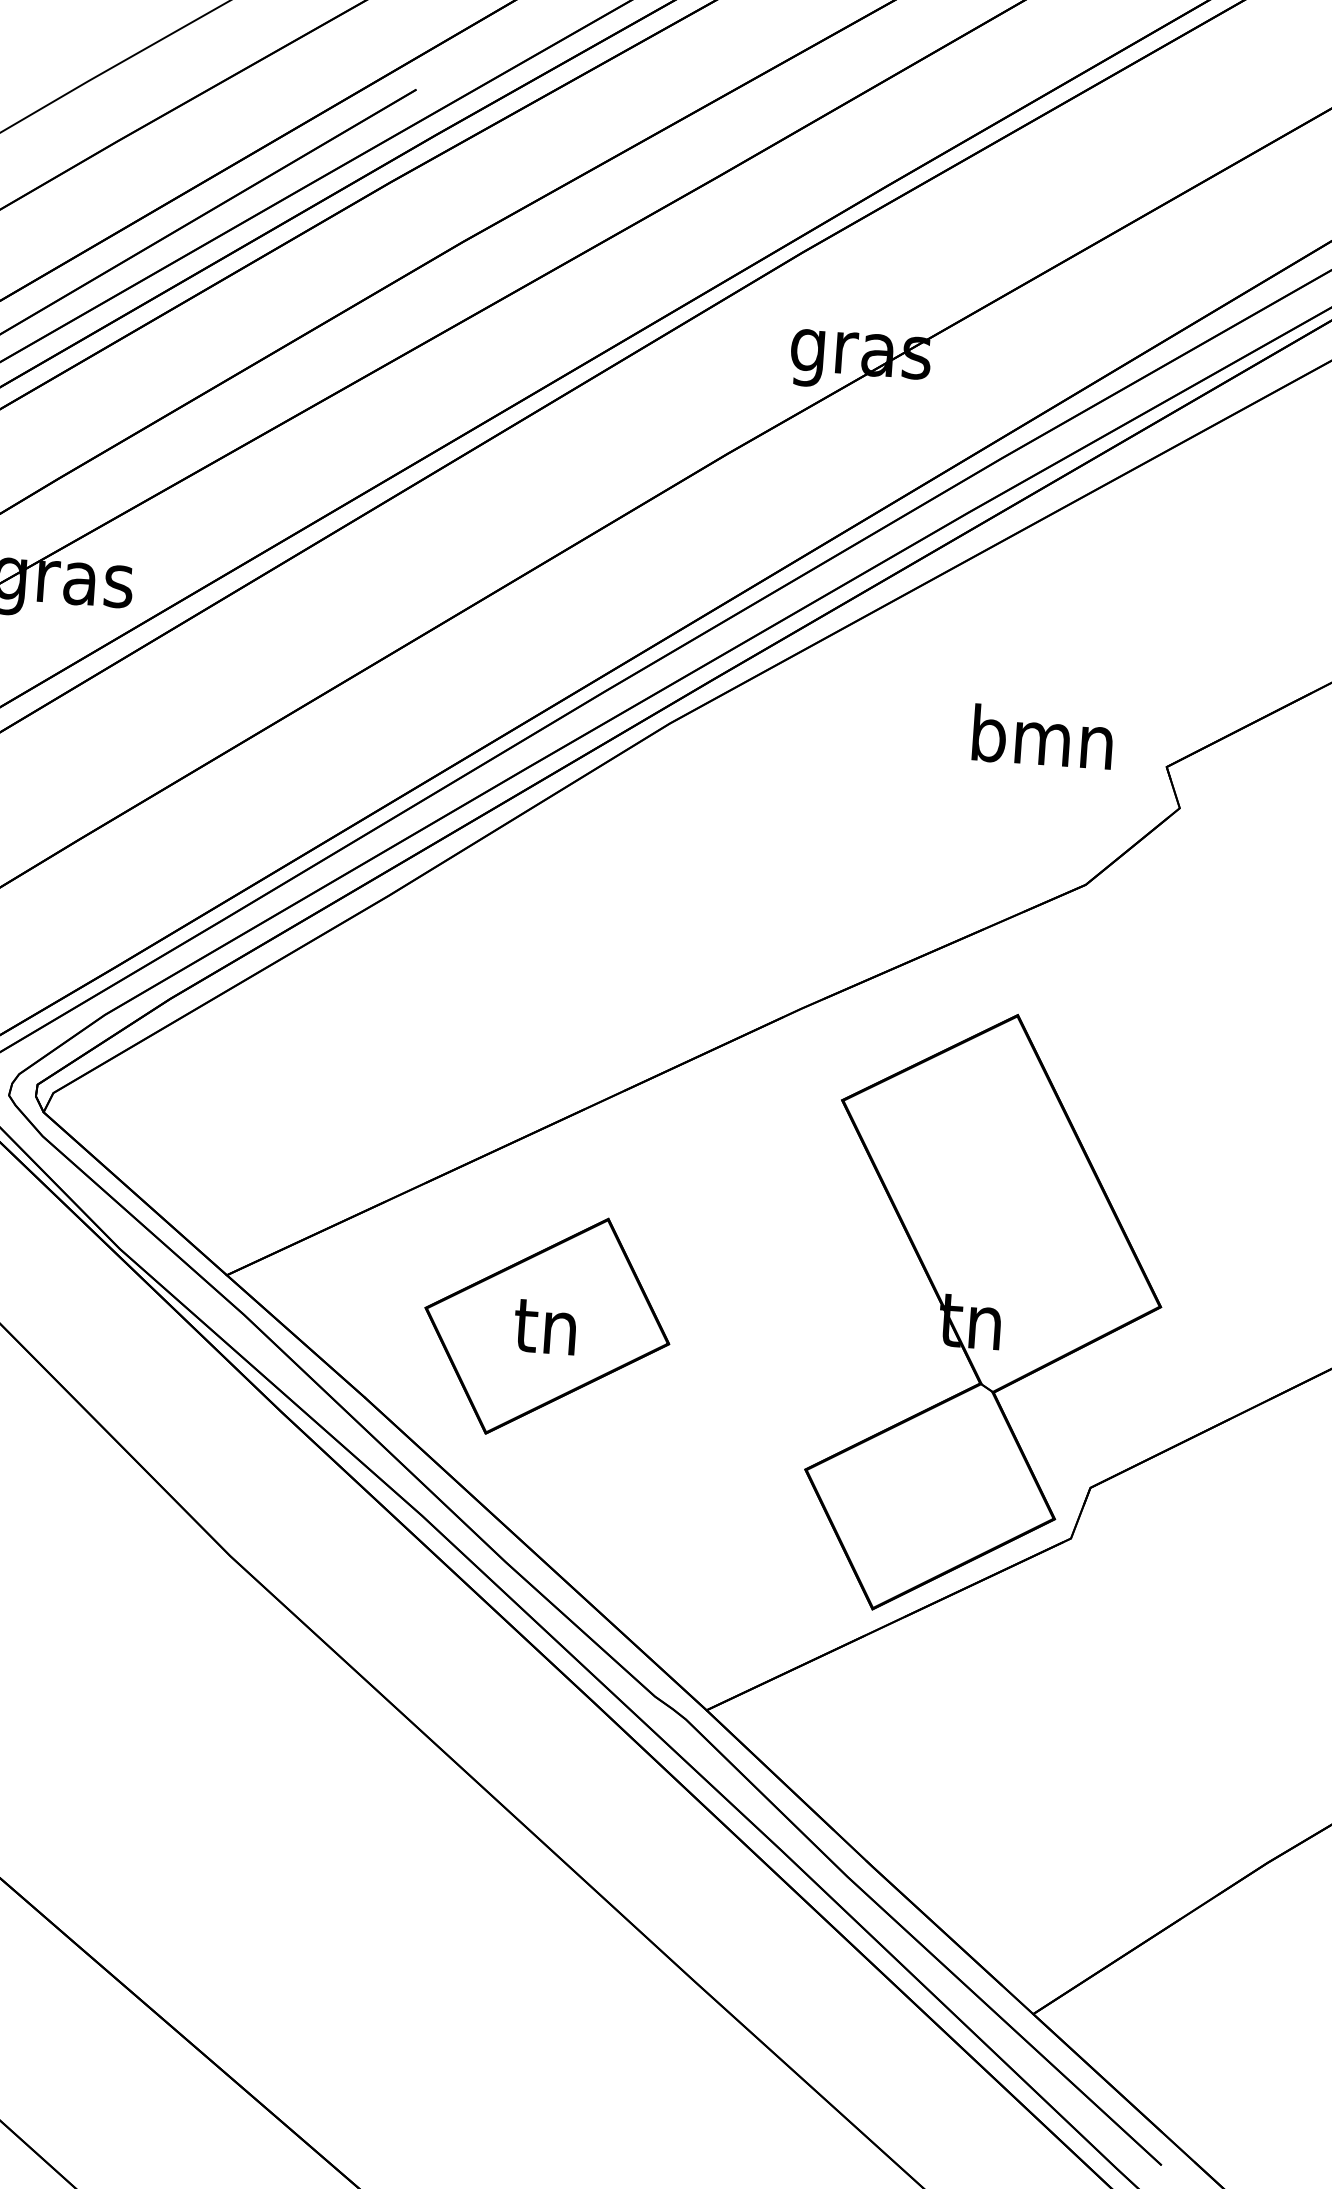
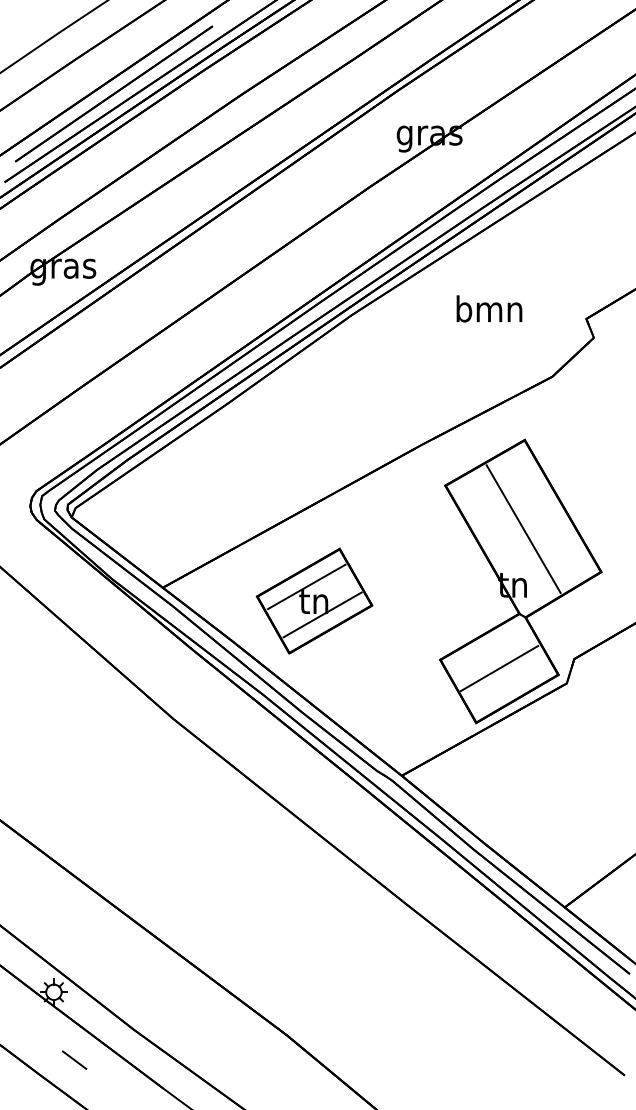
text: (1043, 736) -> (489, 308), moved
line: (1001, 1202) -> (523, 528), added
line: (532, 1293) -> (306, 586), added
line: (562, 1355) -> (322, 614), added
line: (930, 1496) -> (499, 668), added

